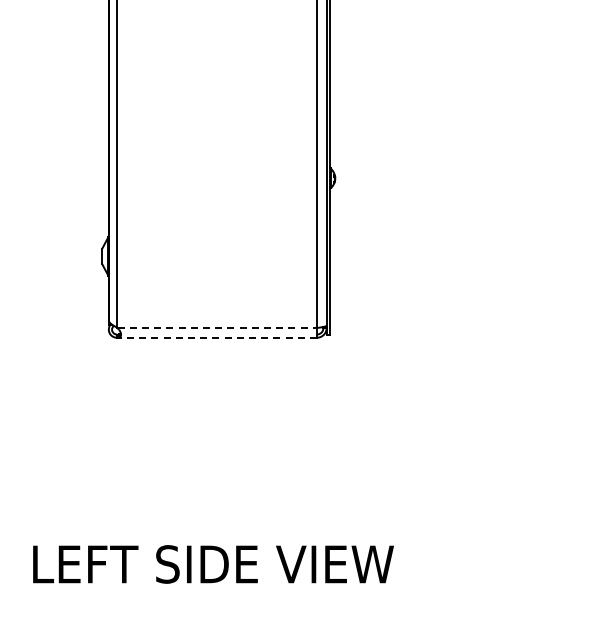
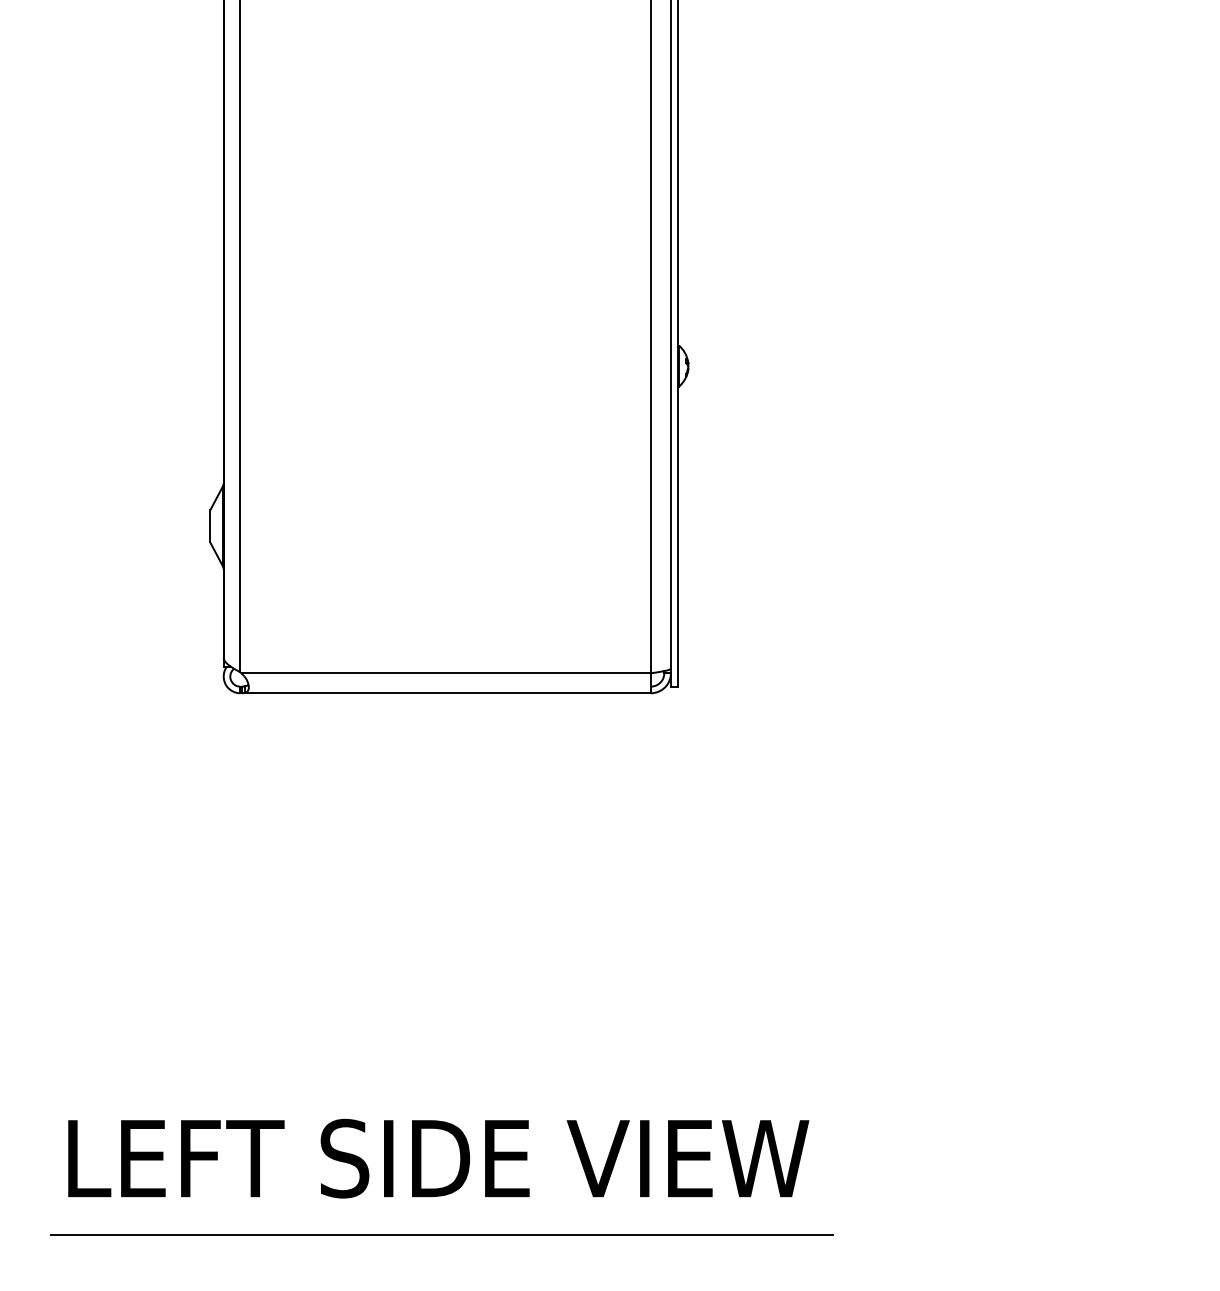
line: (217, 328) -> (446, 674), dashed -> solid
line: (217, 337) -> (446, 692), dashed -> solid
line: (214, 601) -> (440, 1234), added

